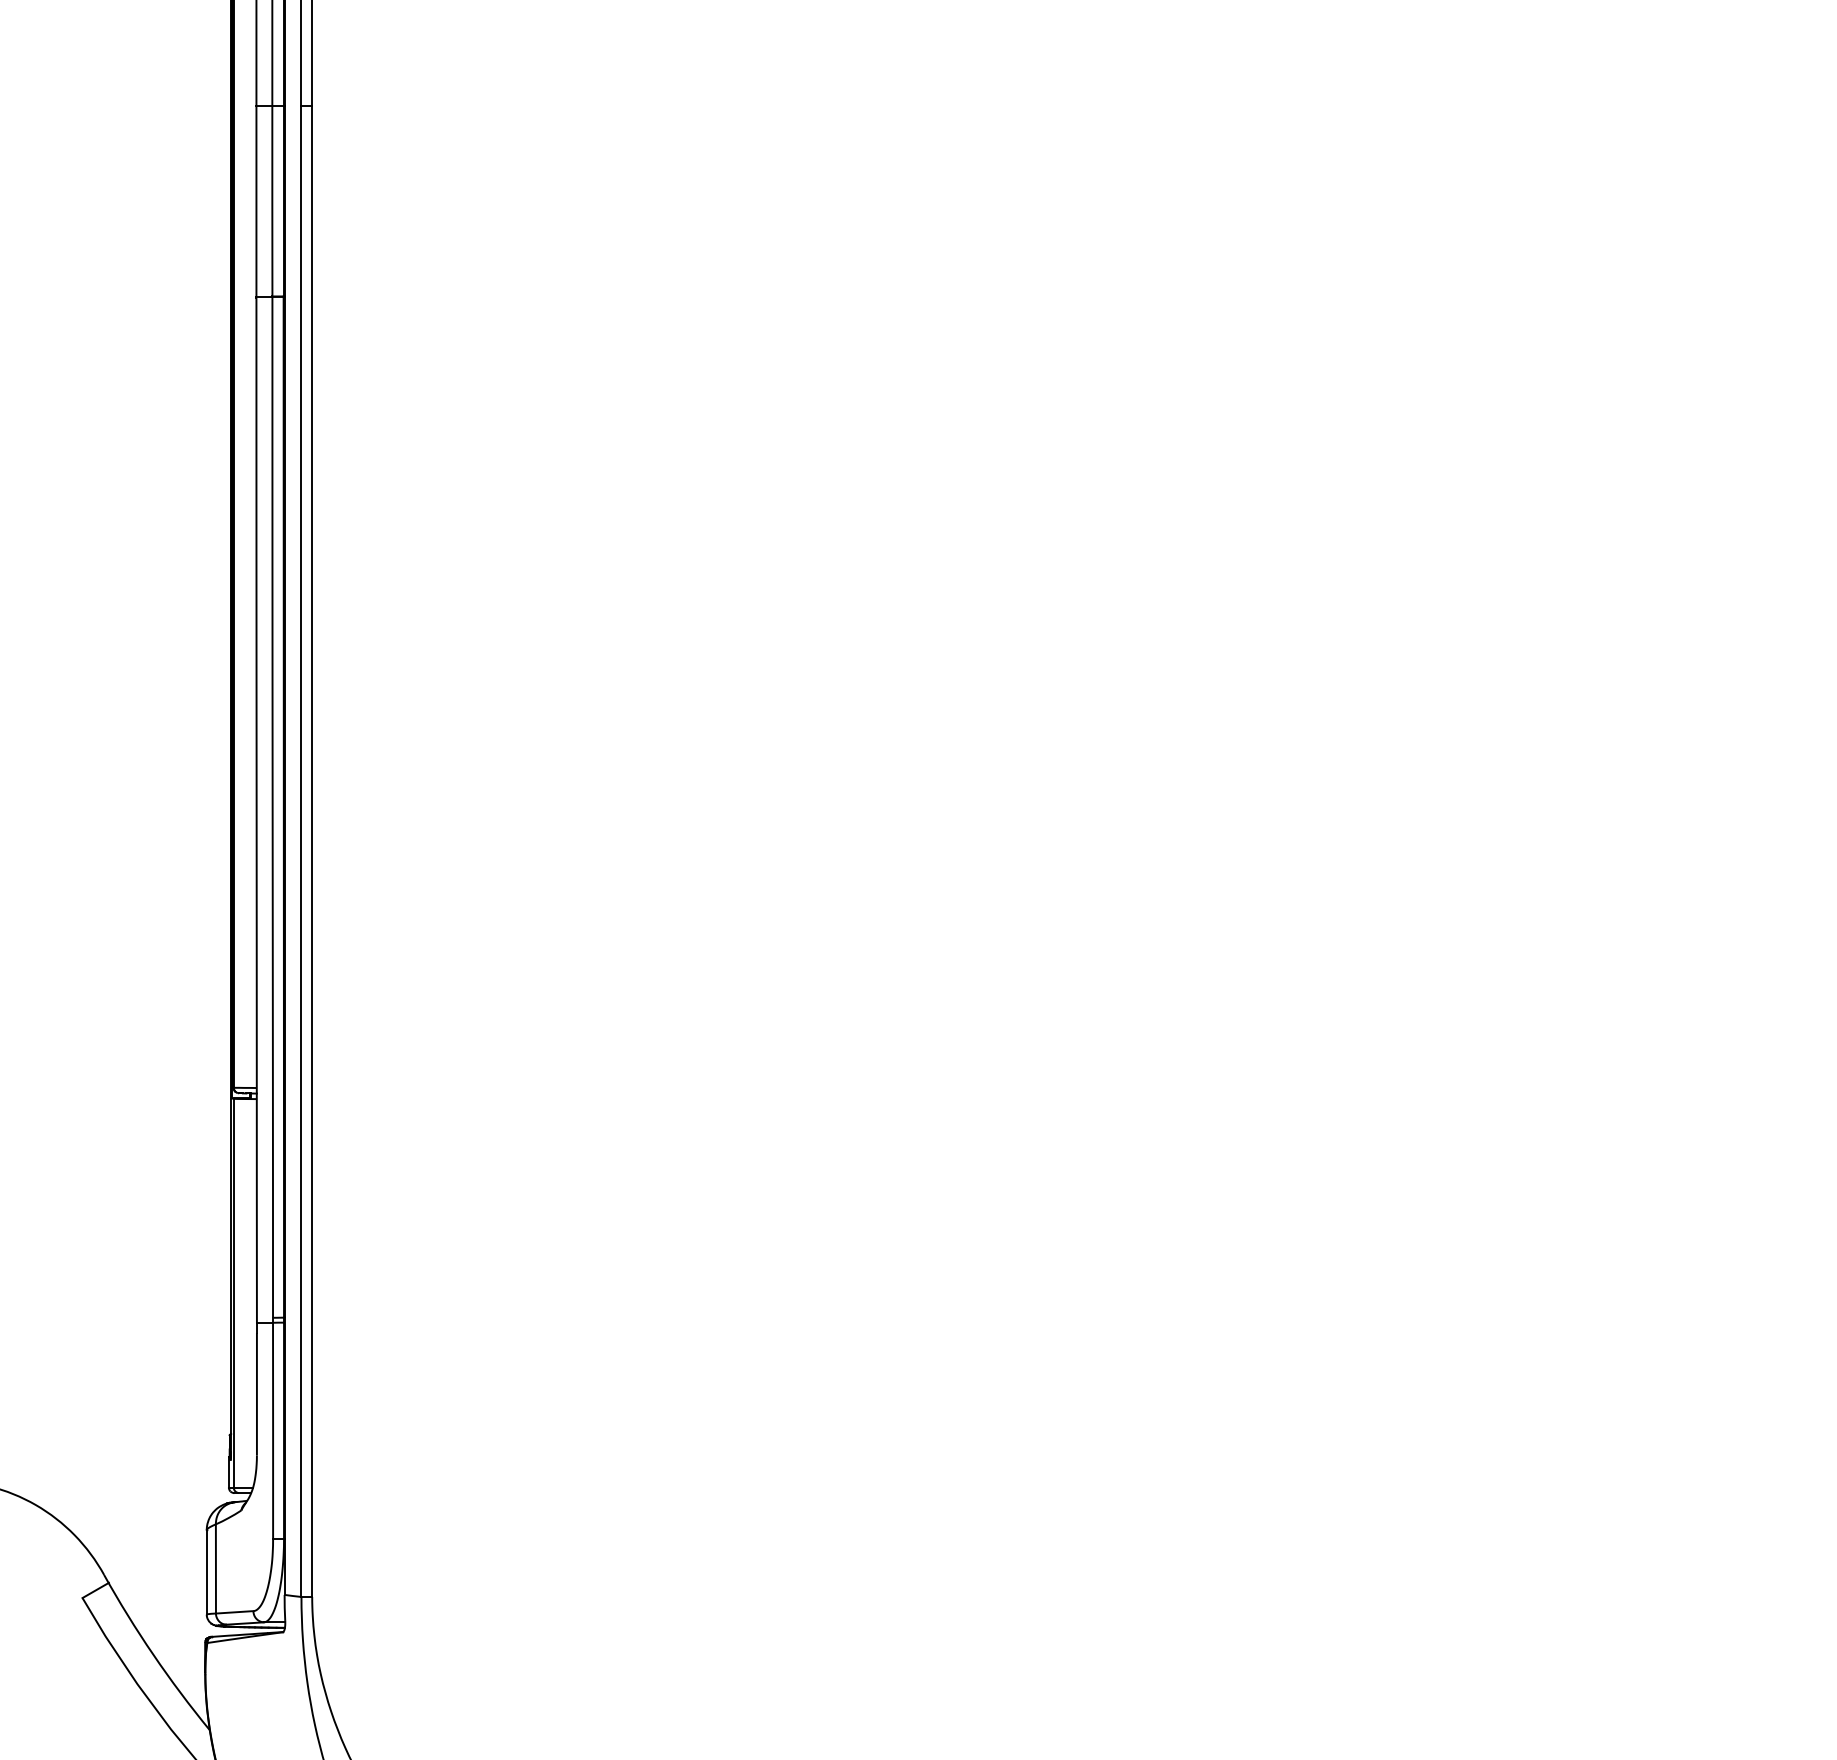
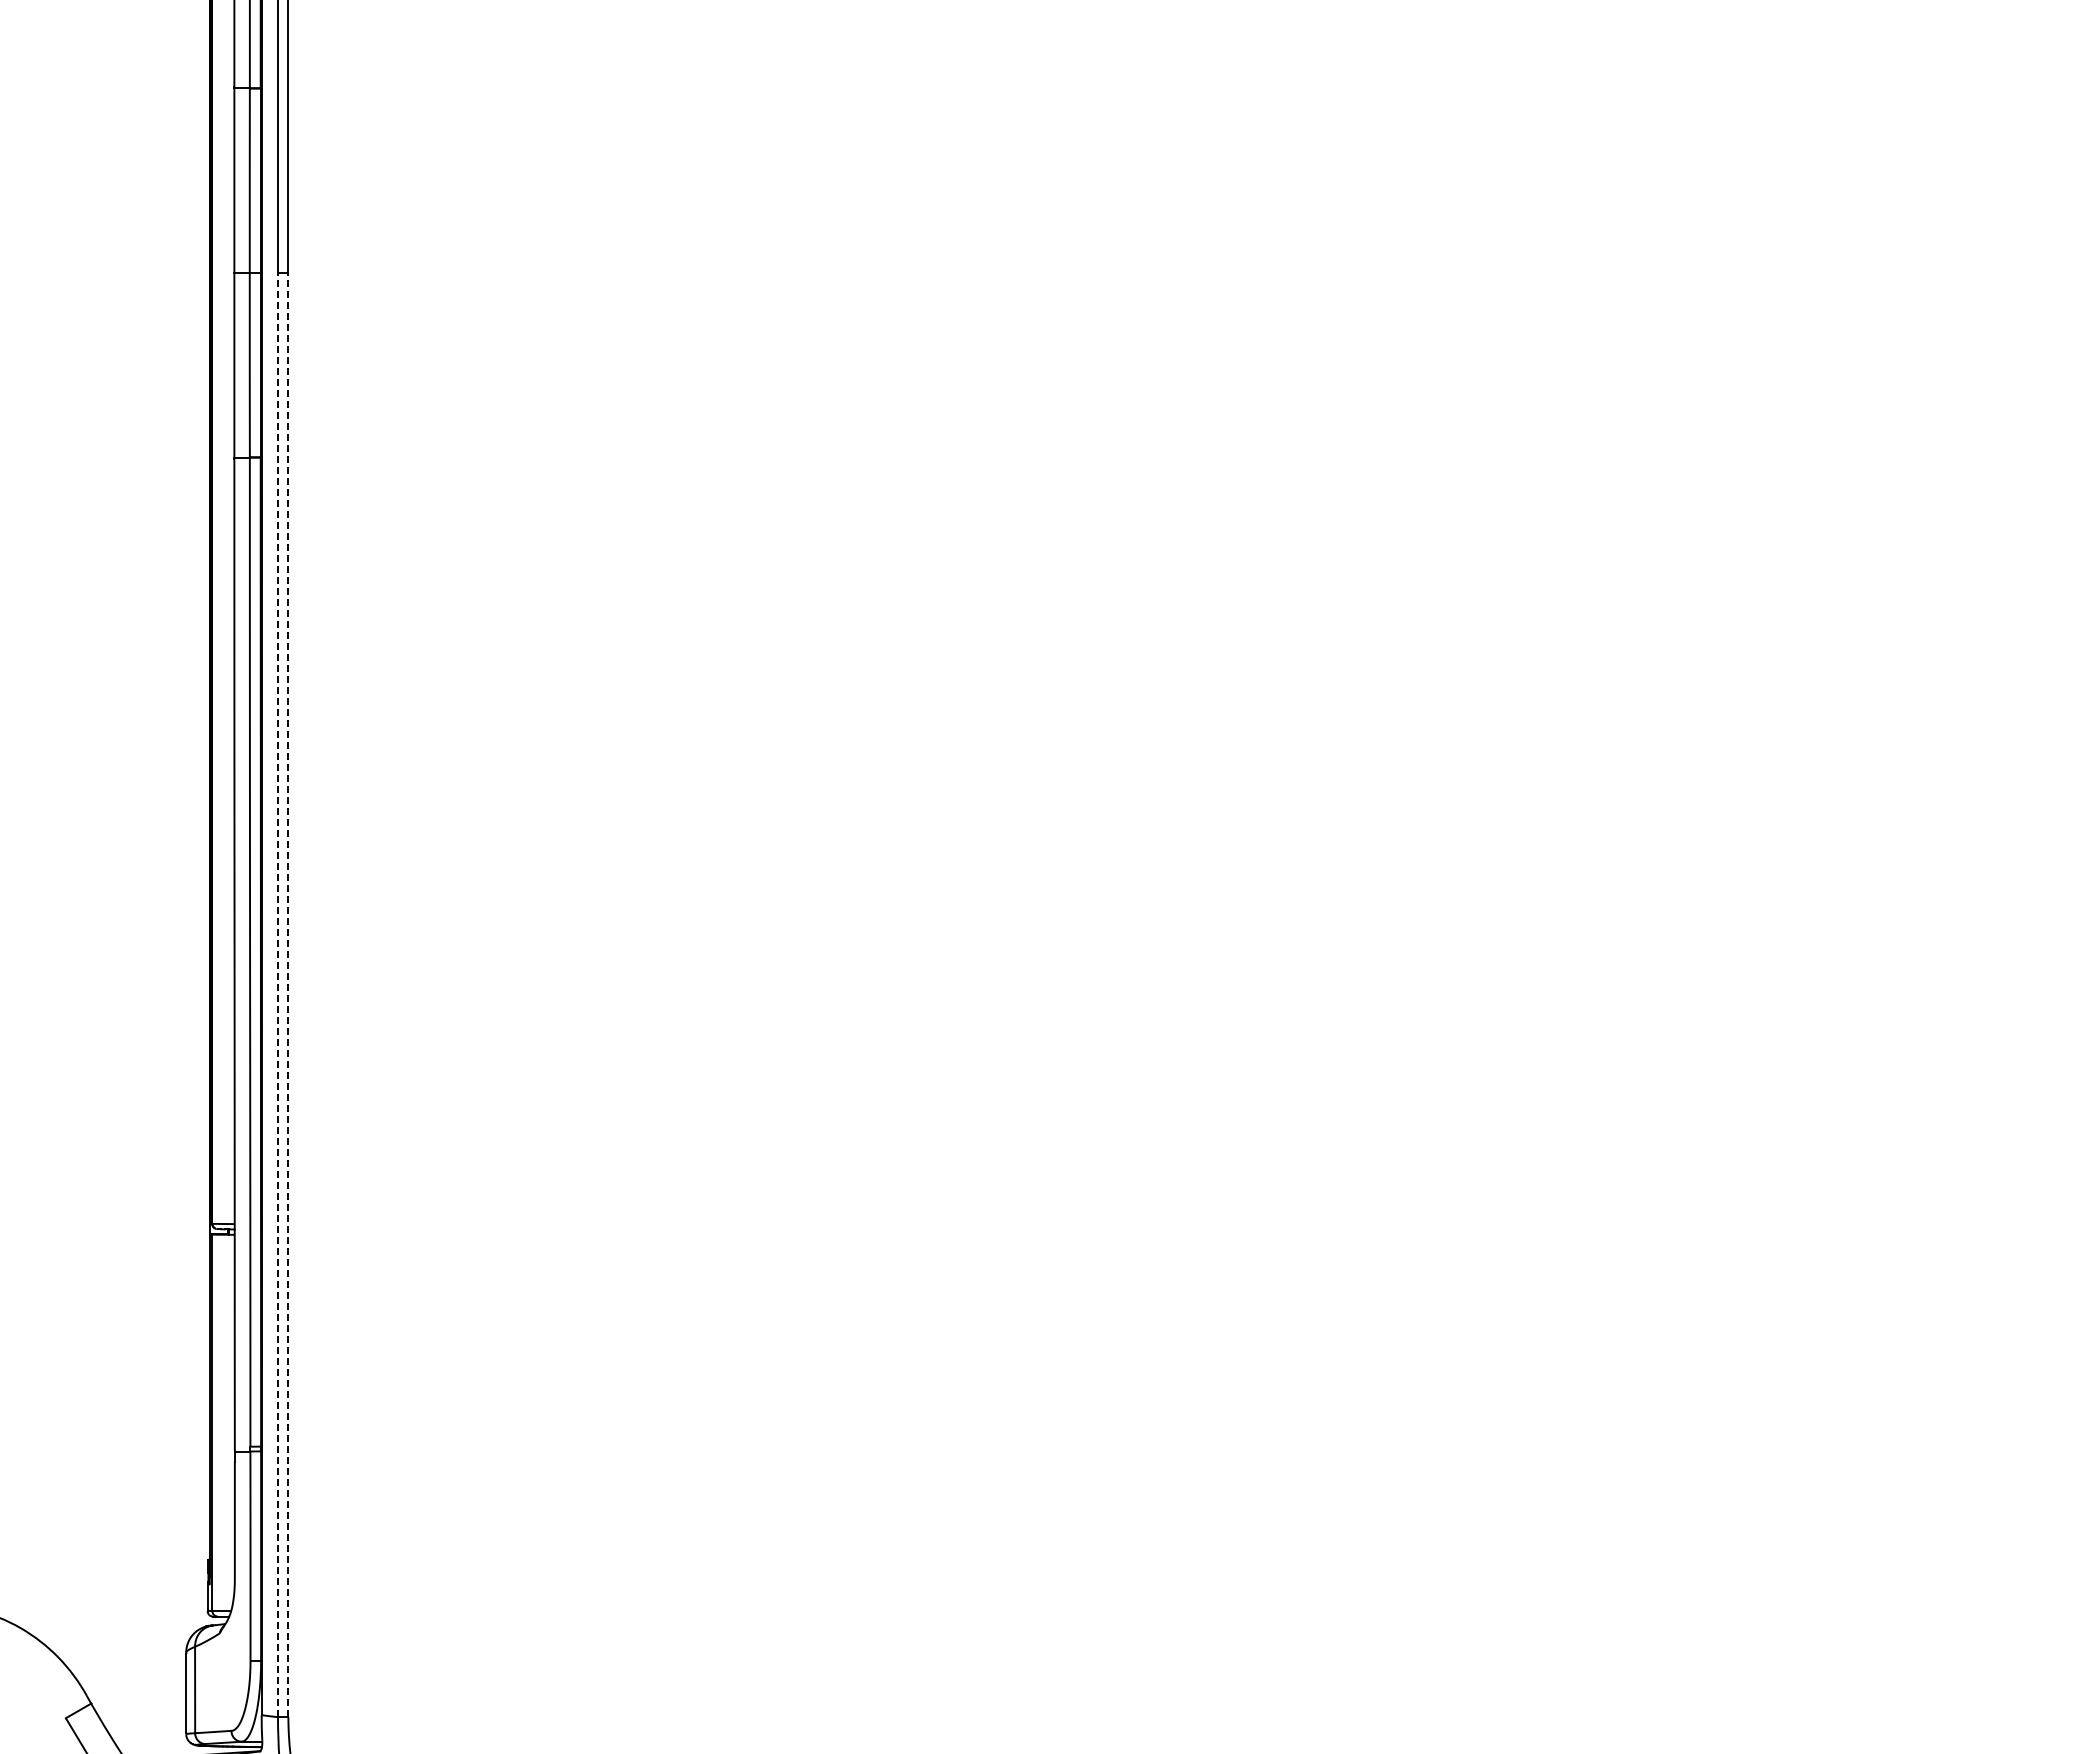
line: (301, 851) -> (278, 994), solid -> dashed
line: (312, 851) -> (288, 994), solid -> dashed

